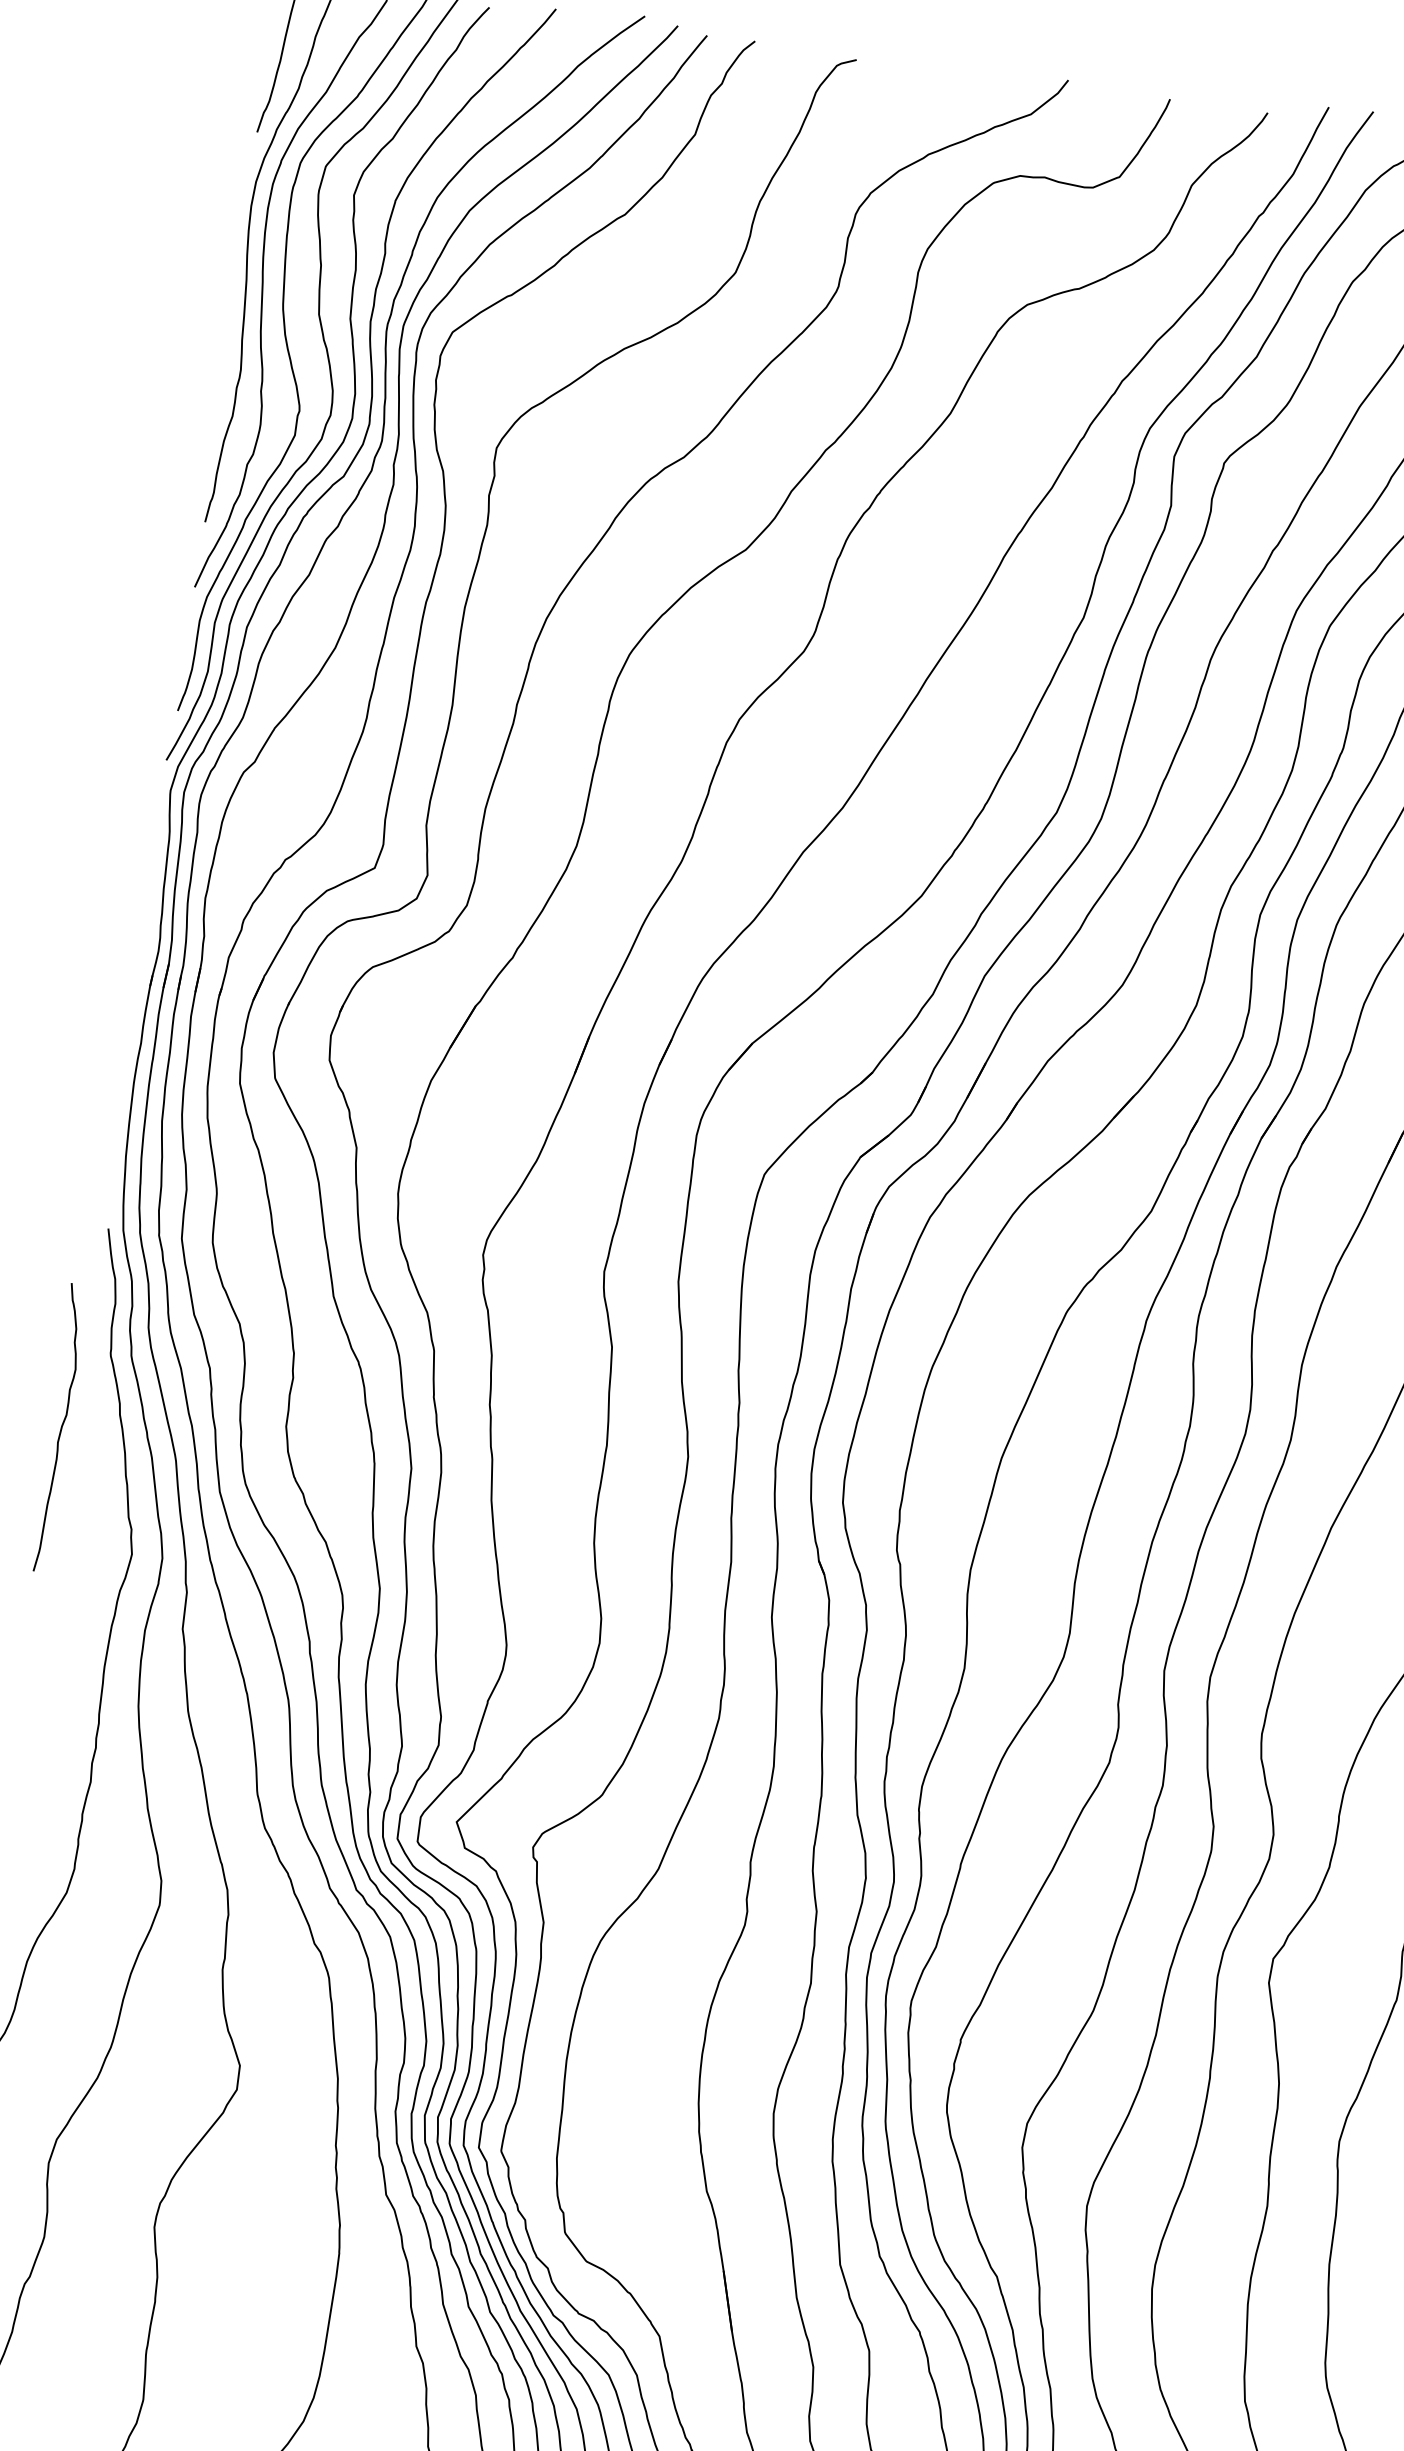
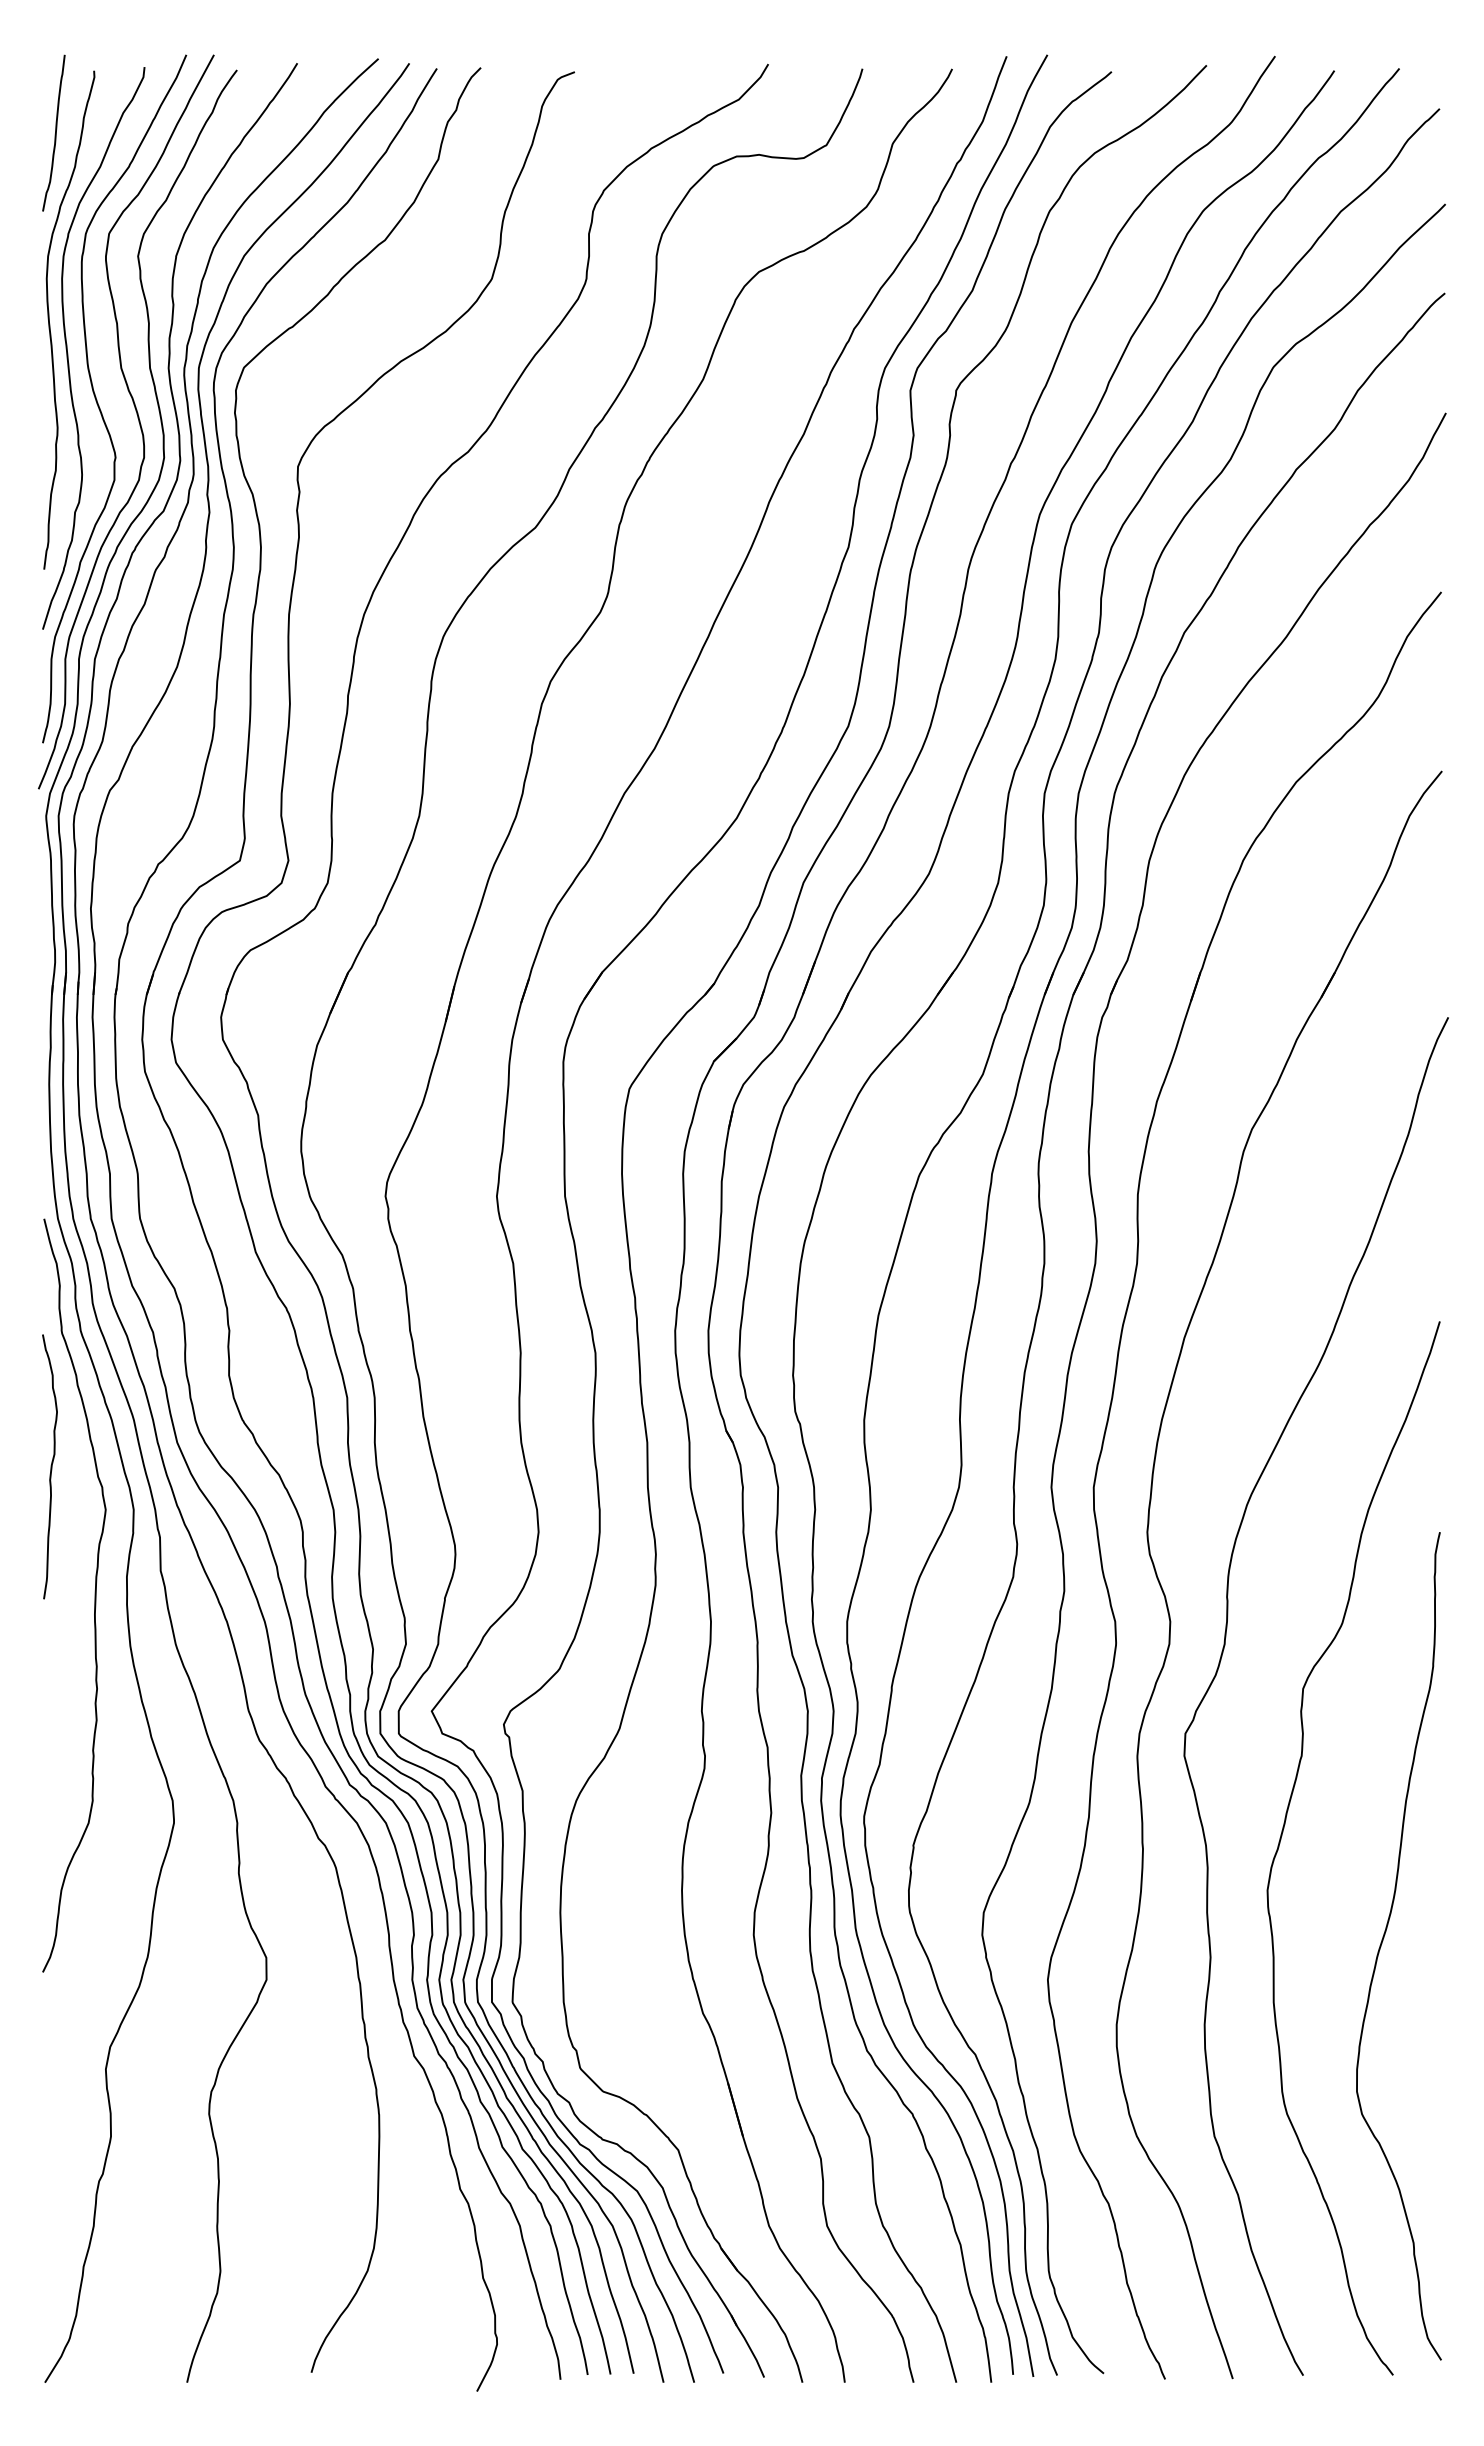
curve: (60, 1427) -> (50, 1466), moved

